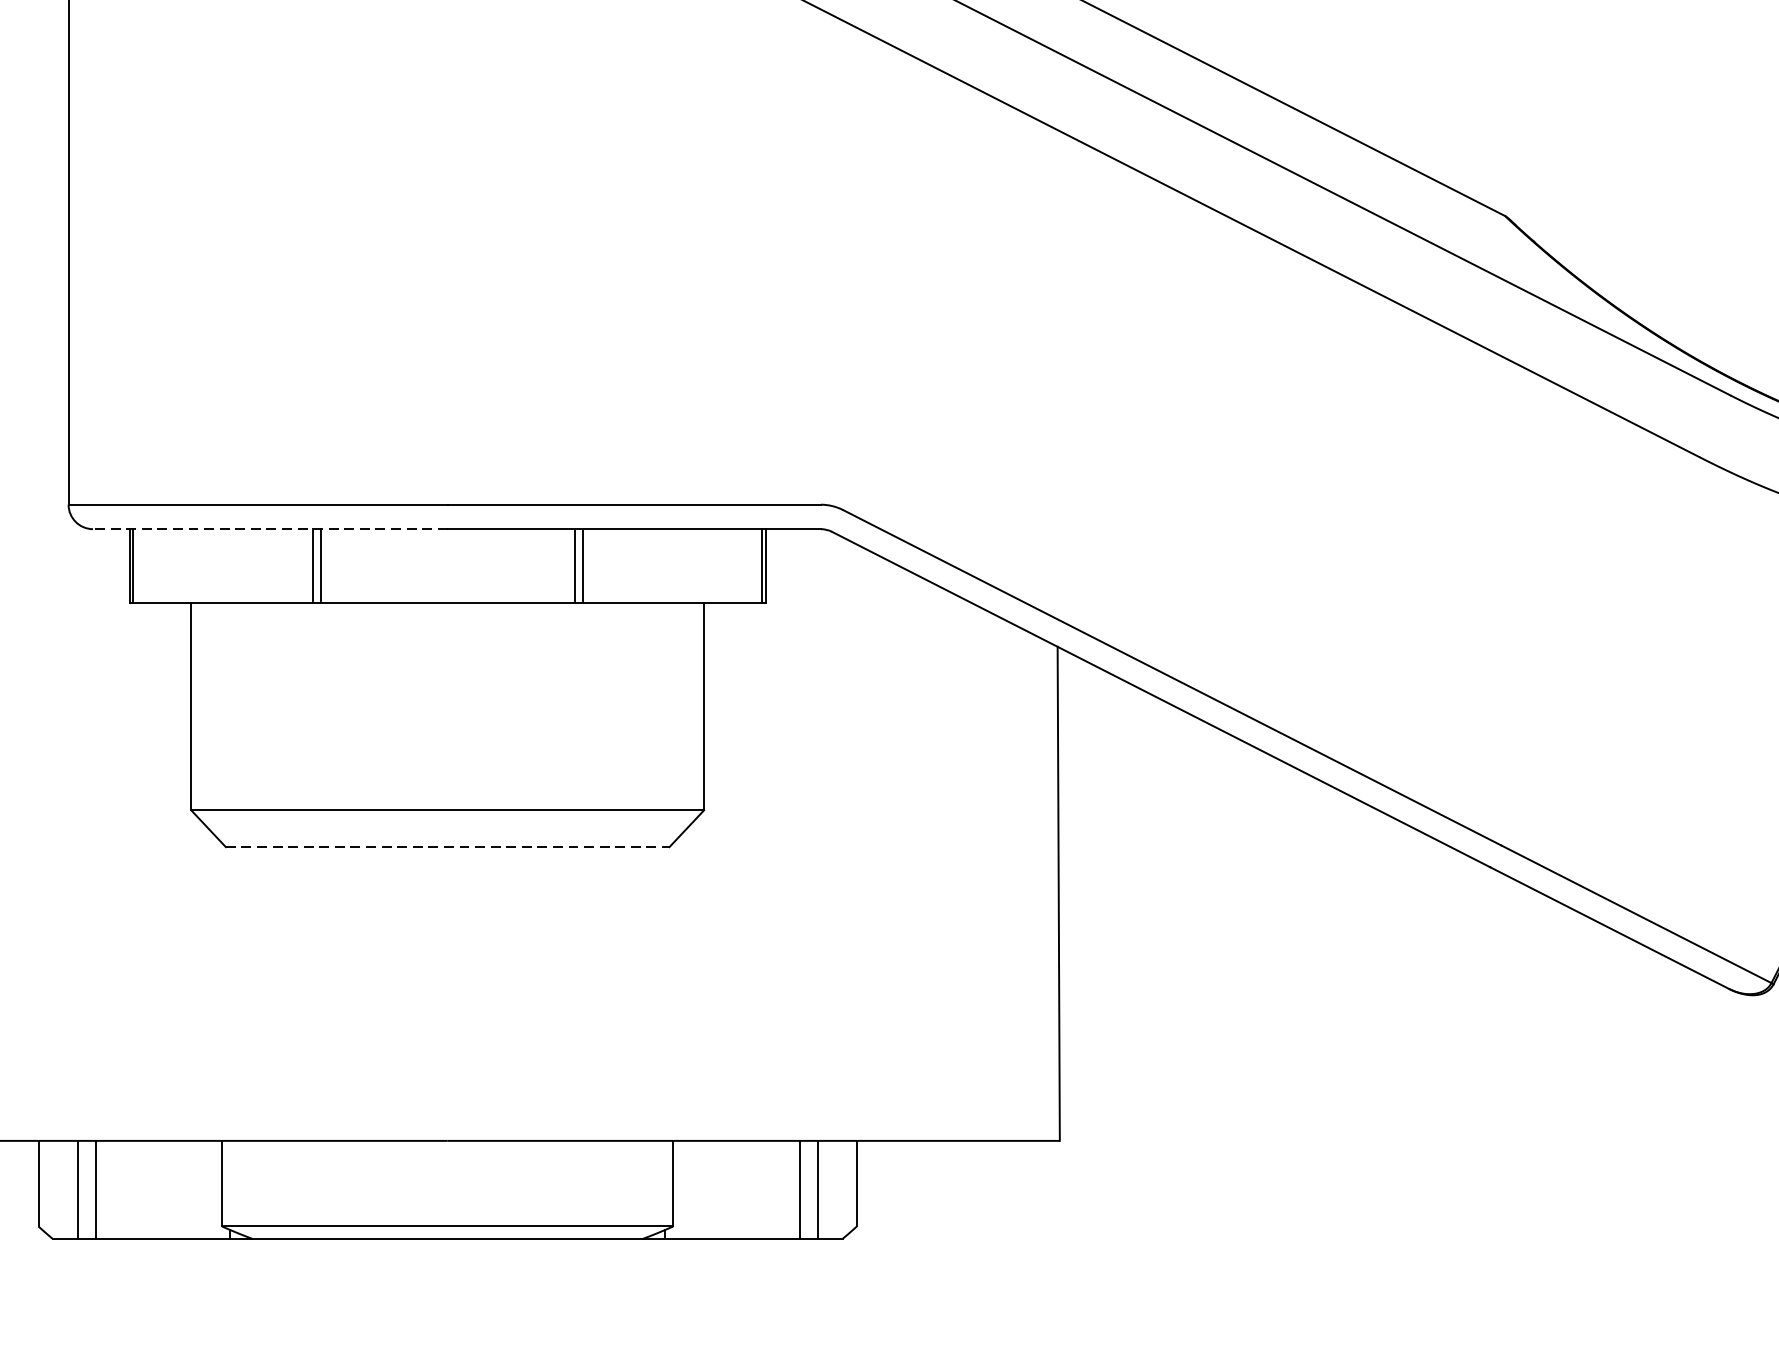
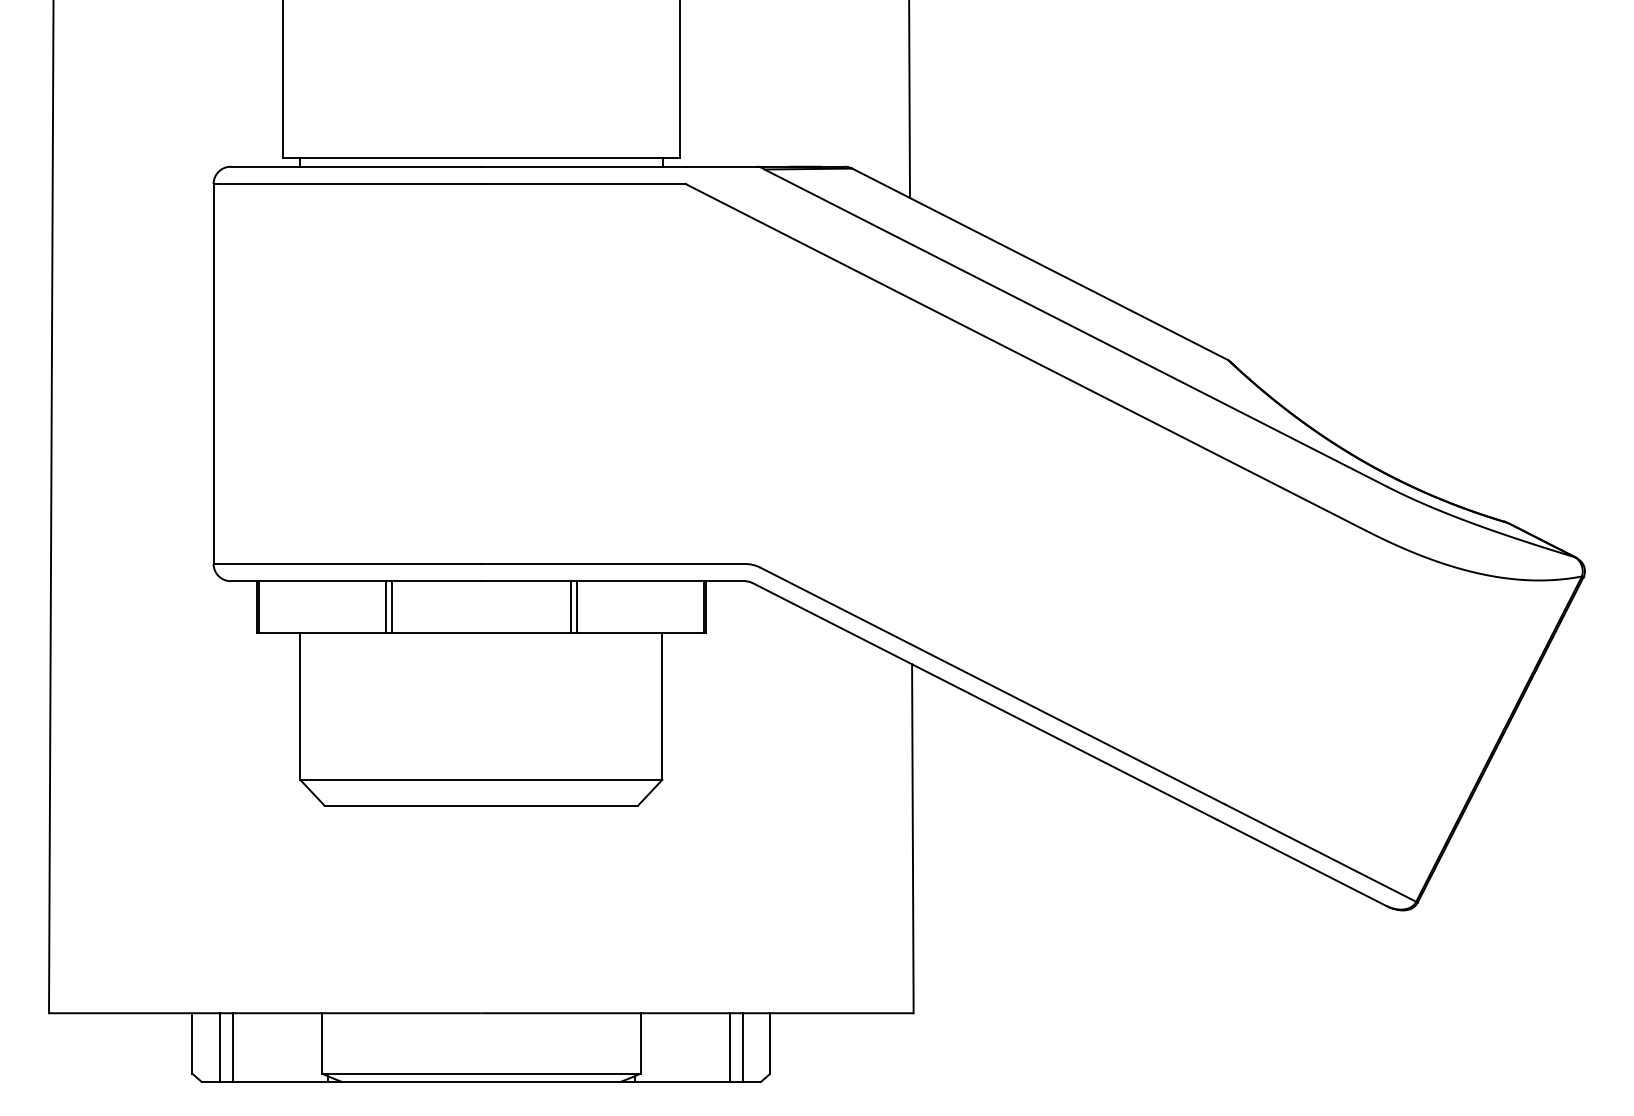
line: (269, 529) -> (355, 581), dashed -> solid
line: (447, 846) -> (481, 805), dashed -> solid

